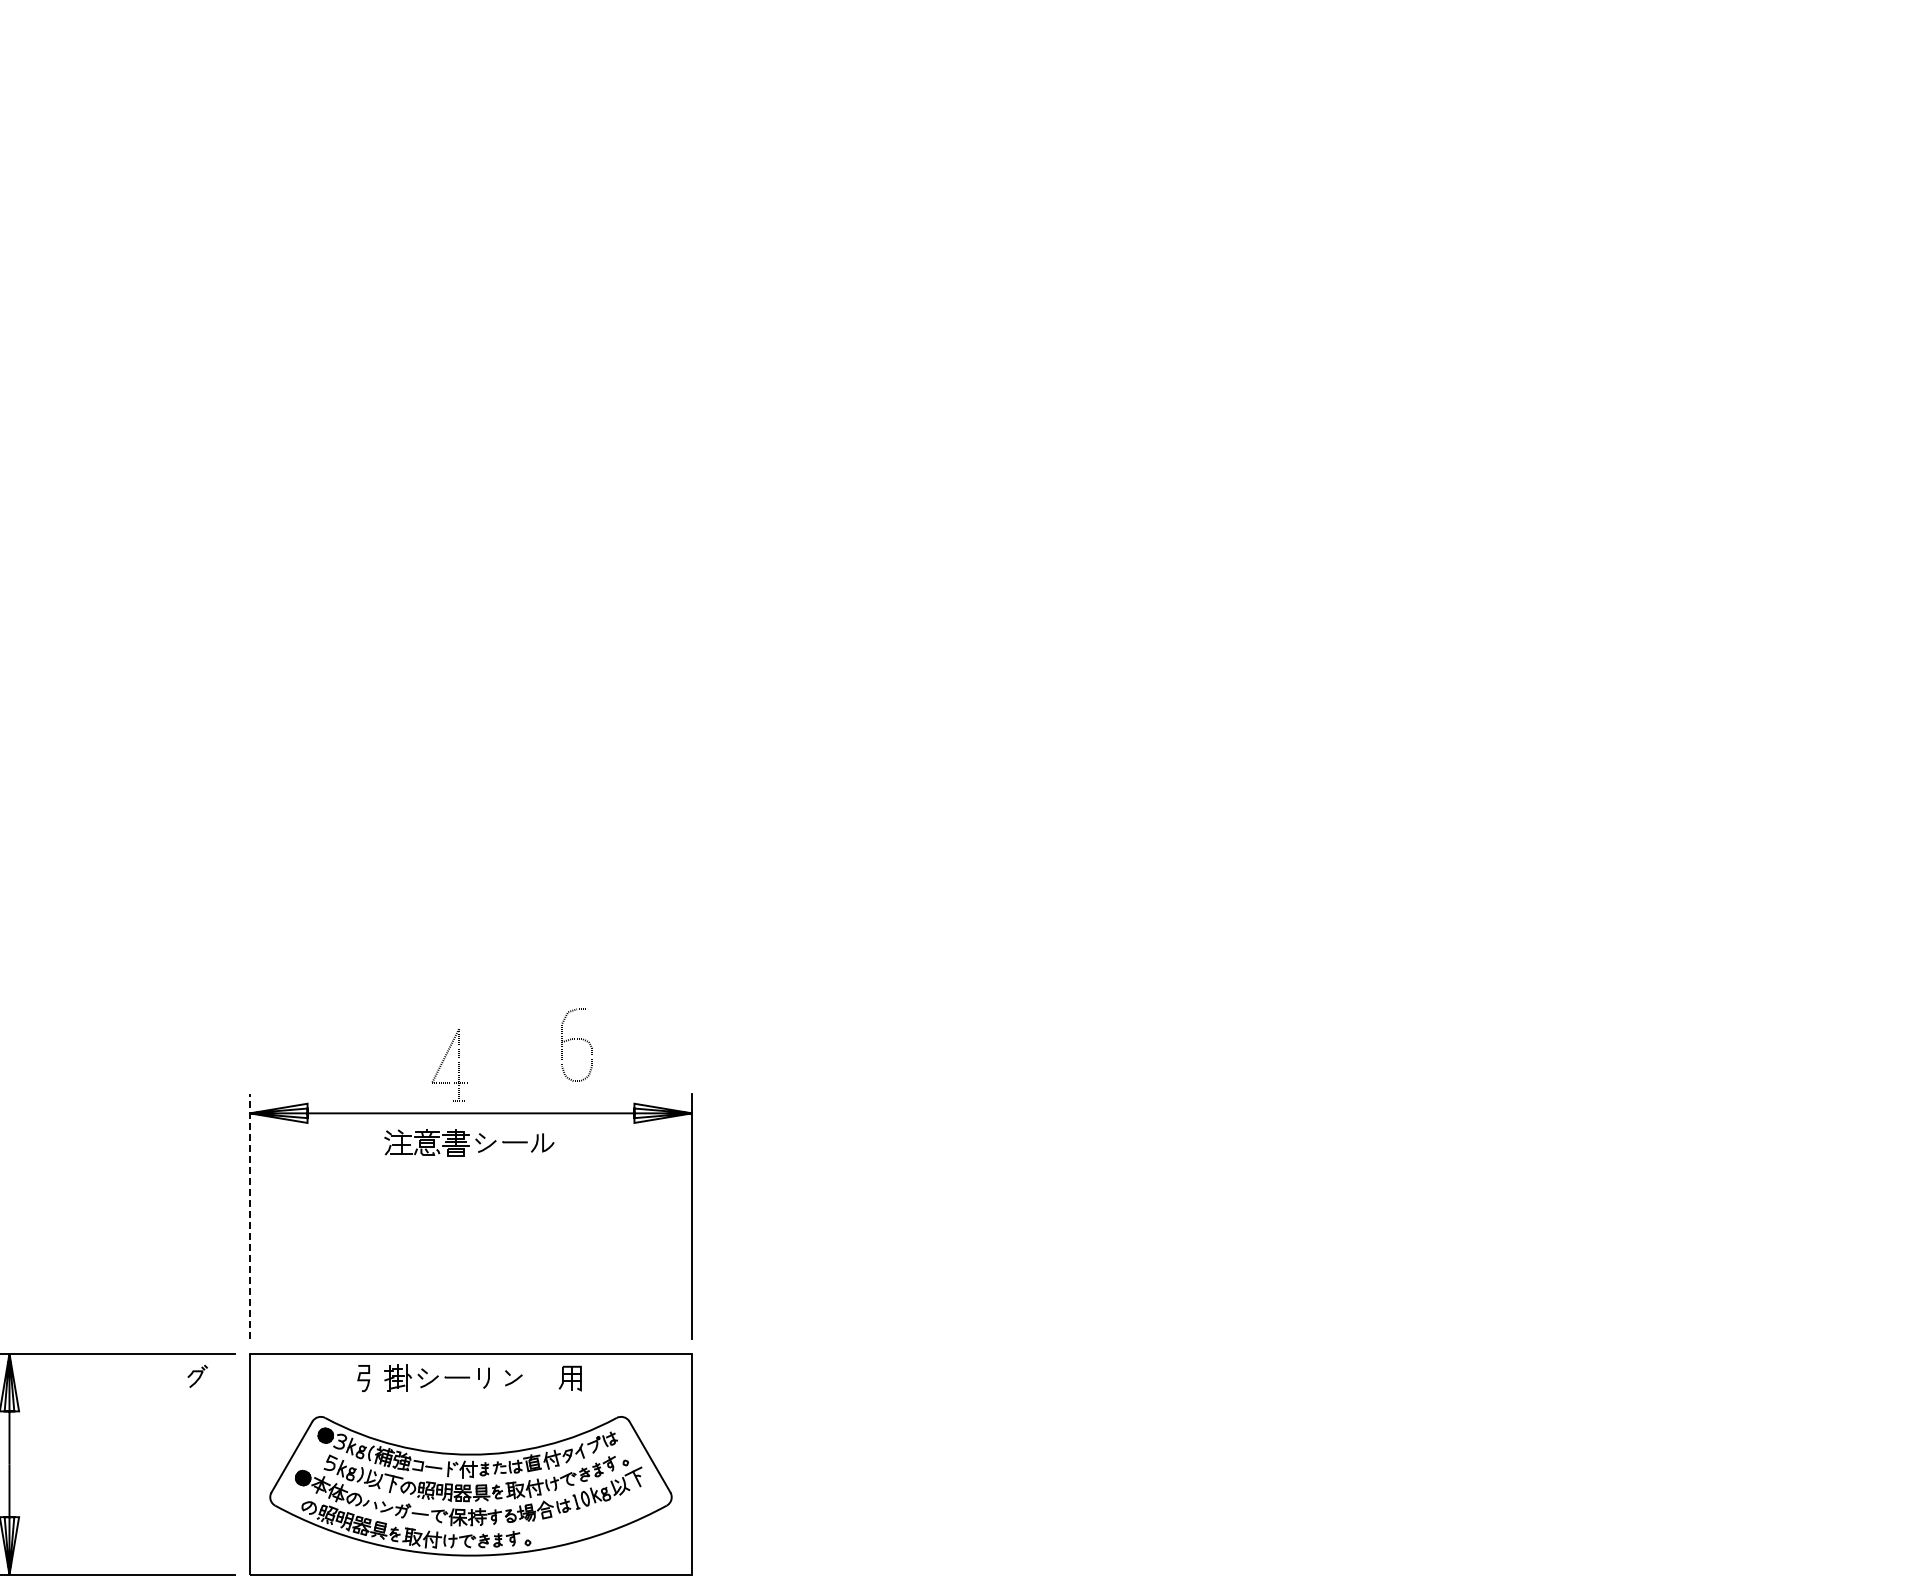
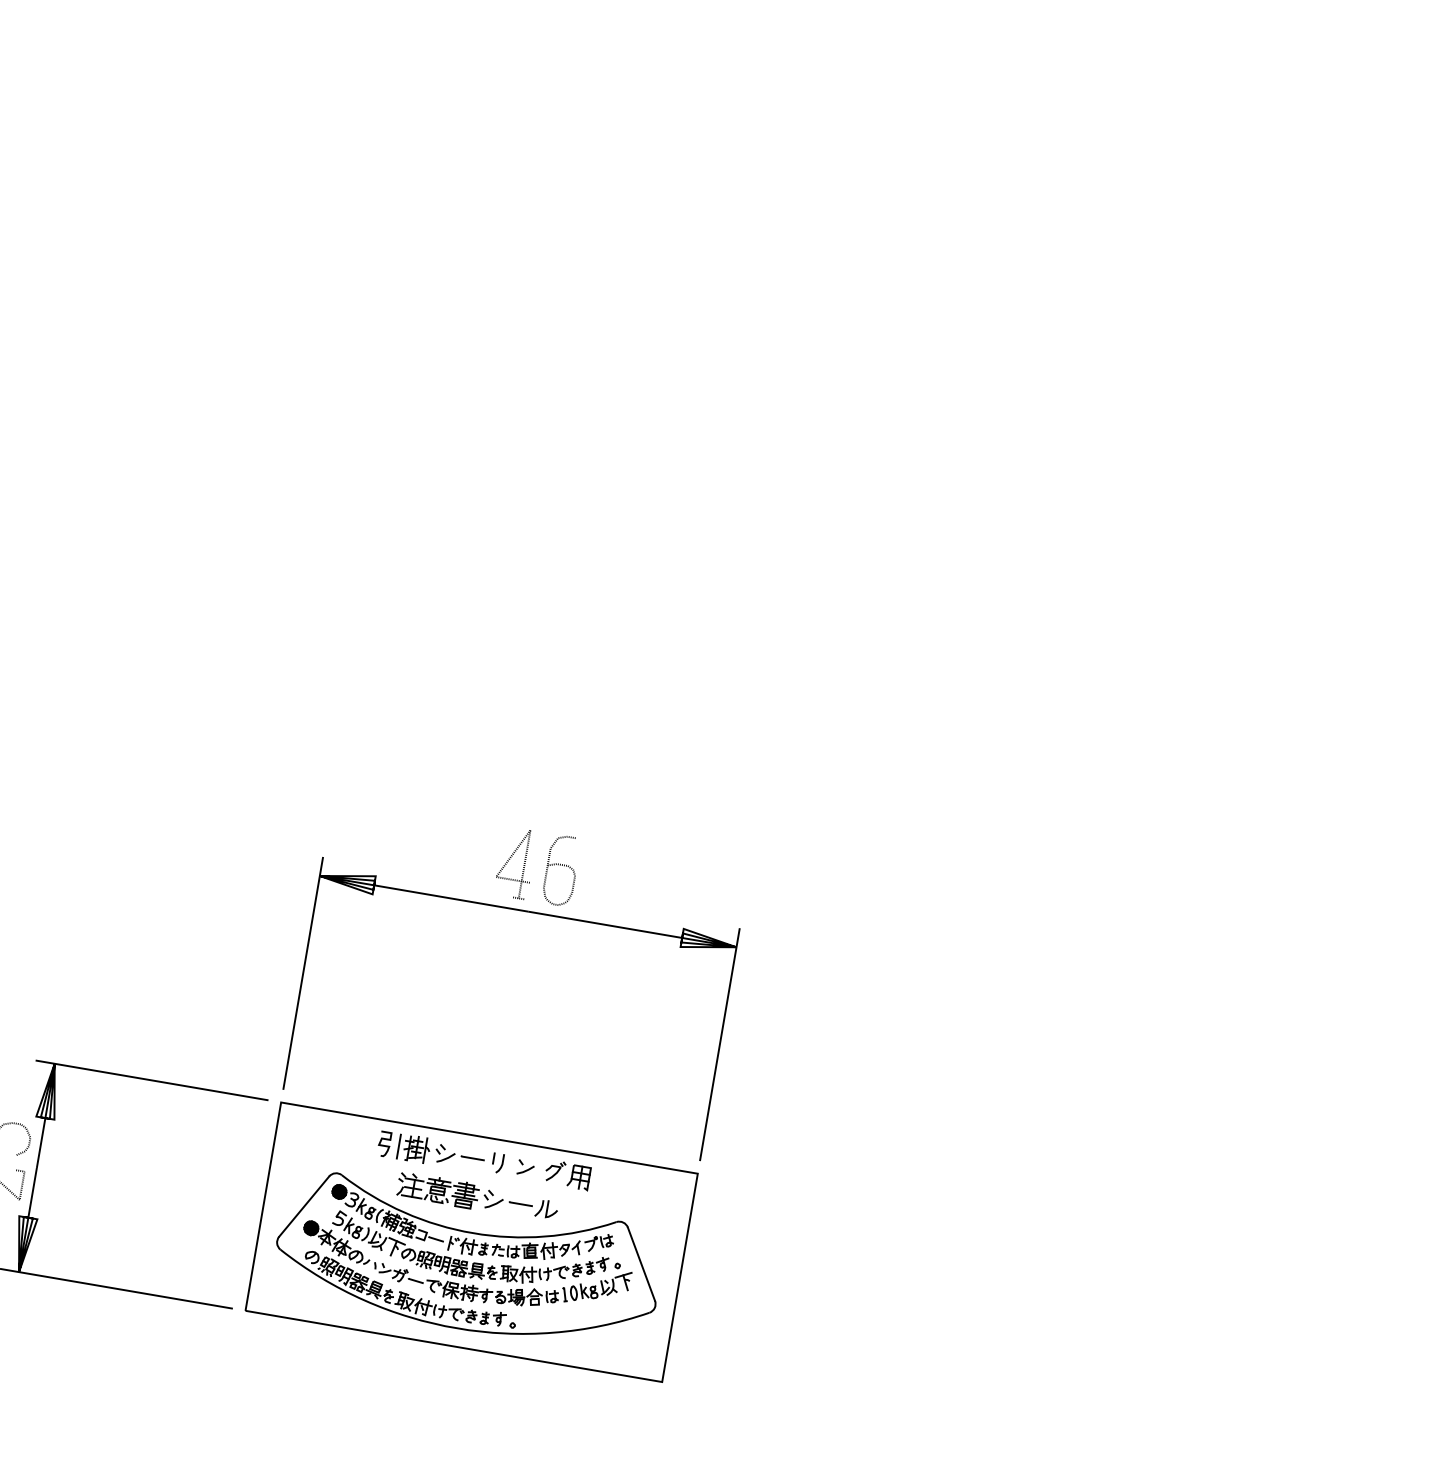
curve: (577, 1039) -> (562, 865), moved
part: (469, 1142) -> (477, 1197), moved
line: (249, 1216) -> (302, 973), dashed -> solid
part: (197, 1375) -> (555, 1170), moved
line: (379, 1378) -> (399, 1146), added

